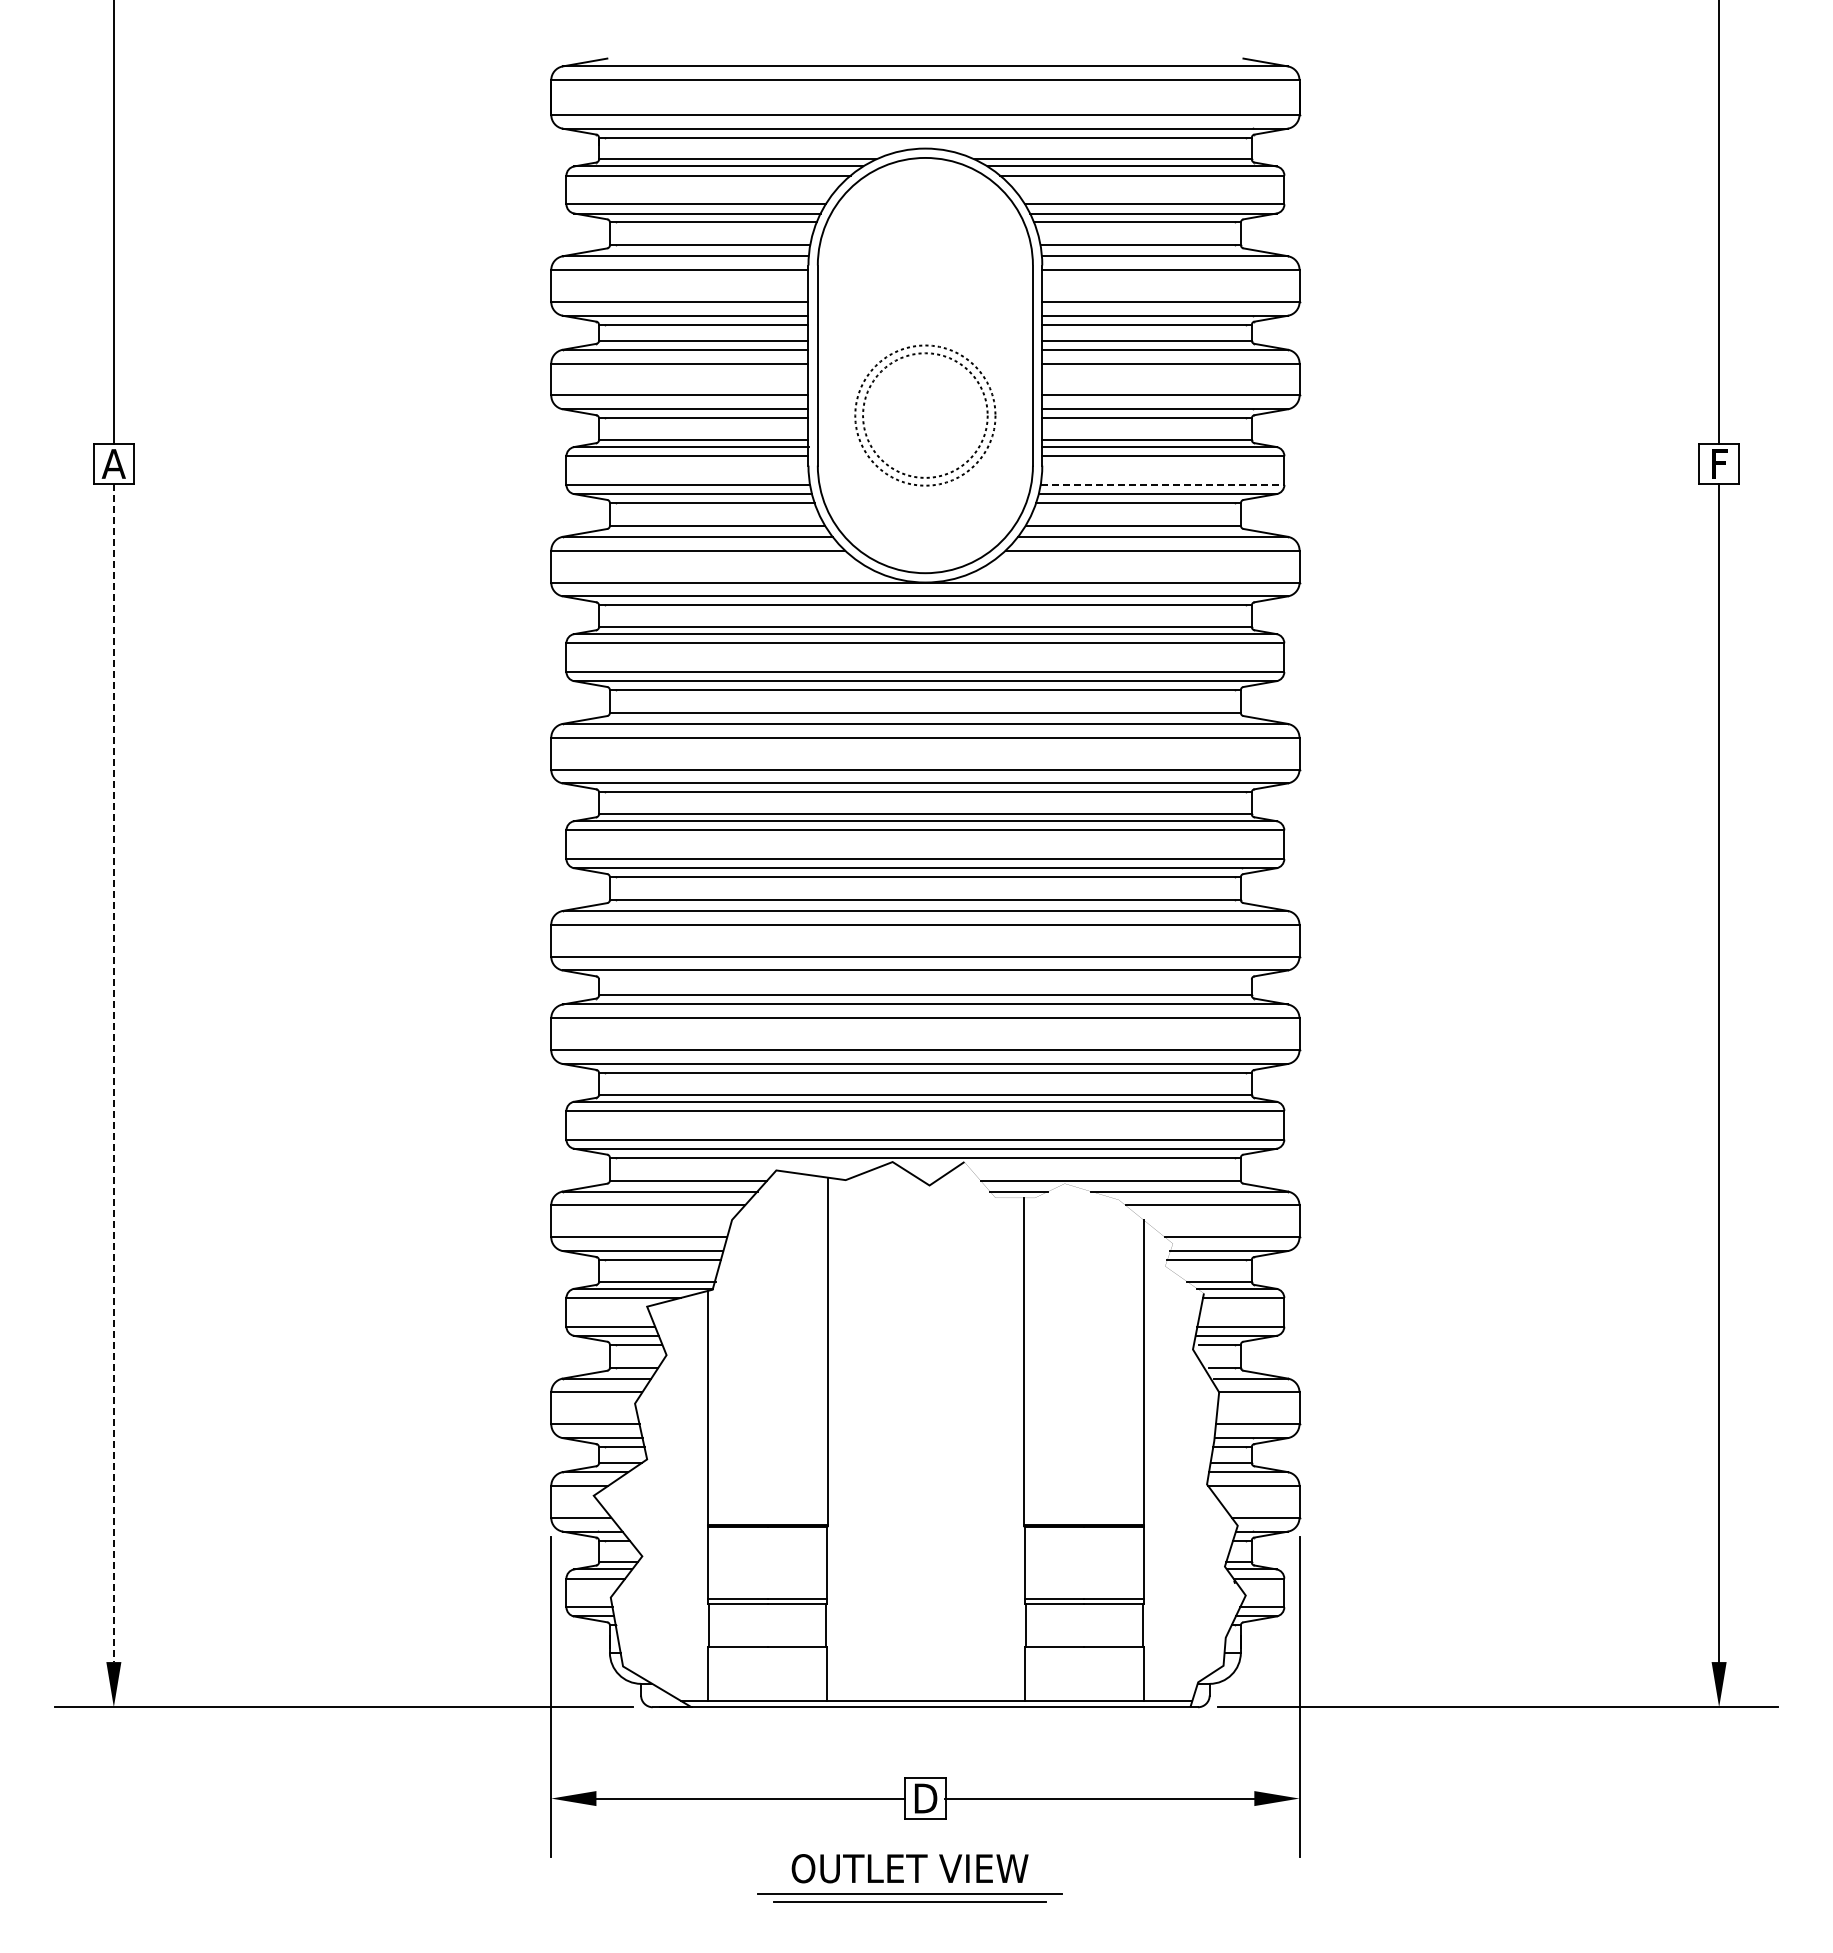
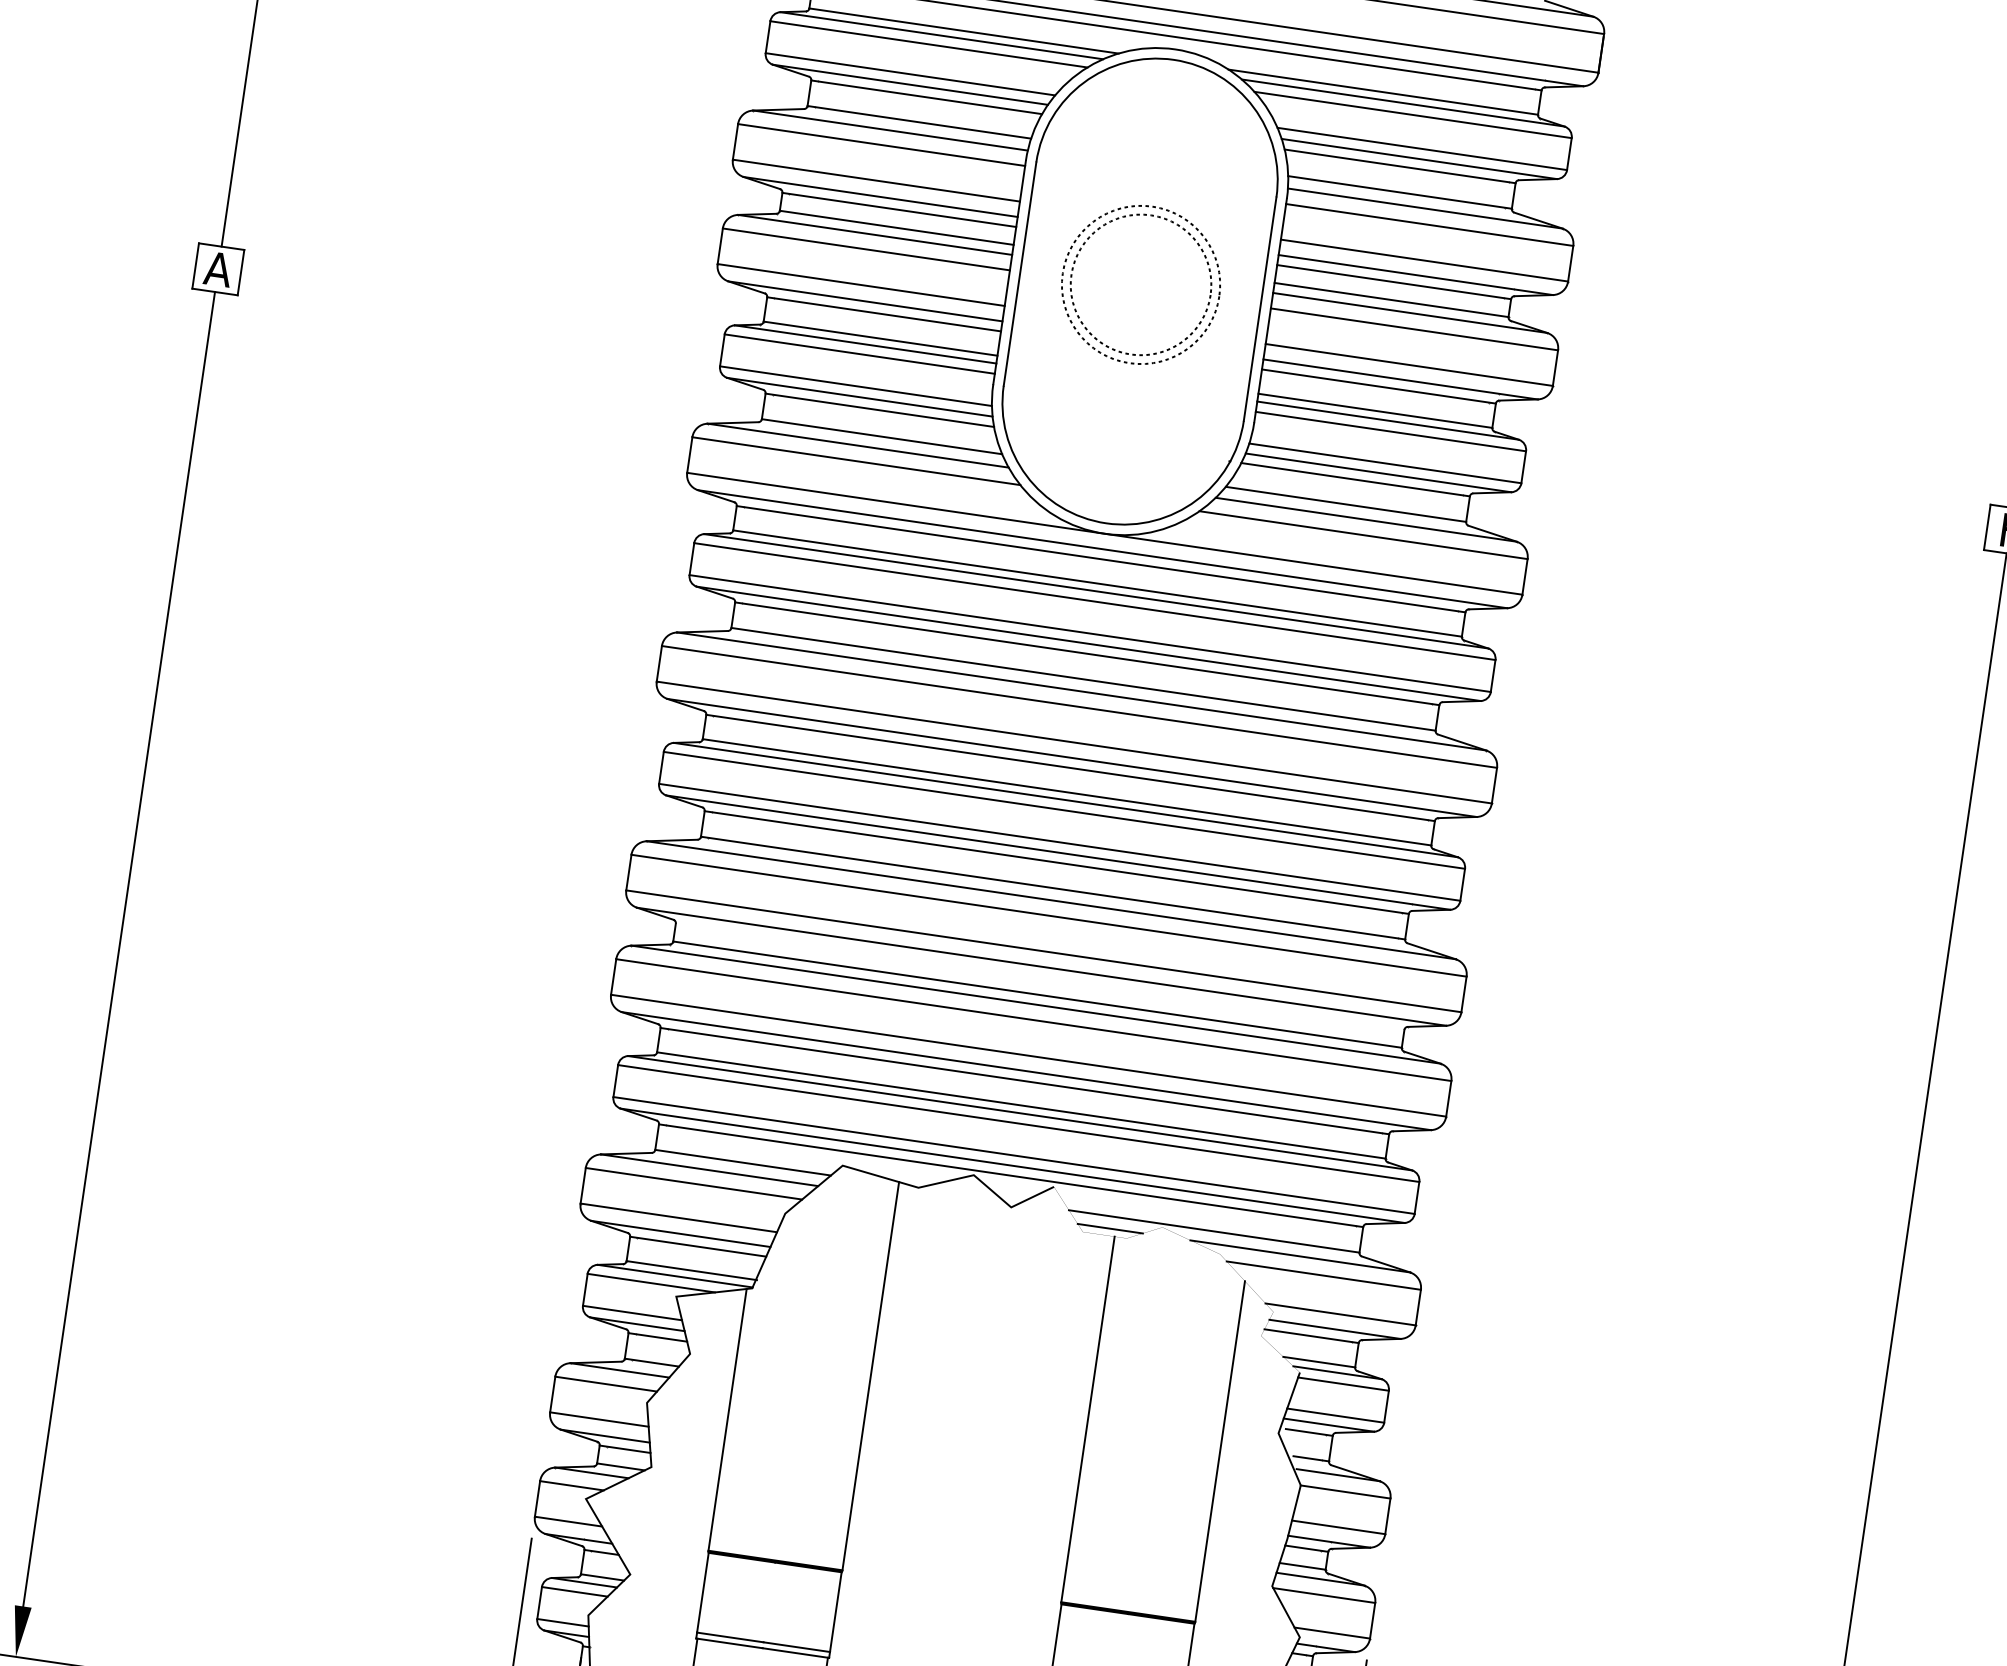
part: (970, 374) -> (1198, 246), moved
line: (1162, 484) -> (1385, 462), dashed -> solid
line: (113, 1073) -> (118, 949), dashed -> solid

